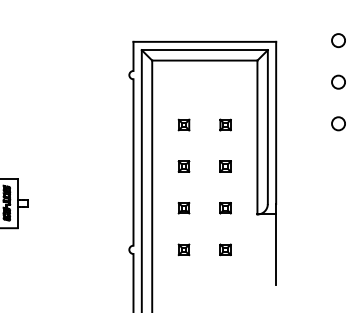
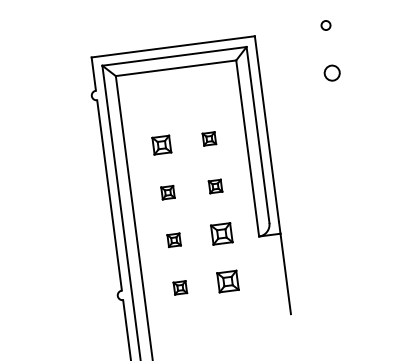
circle: (338, 40) -> (325, 25), size x0.6
circle: (338, 123) -> (338, 120), removed
part: (183, 124) -> (161, 144), size x1.4
part: (225, 208) -> (221, 234), size x1.6
part: (225, 249) -> (227, 281), size x1.6

